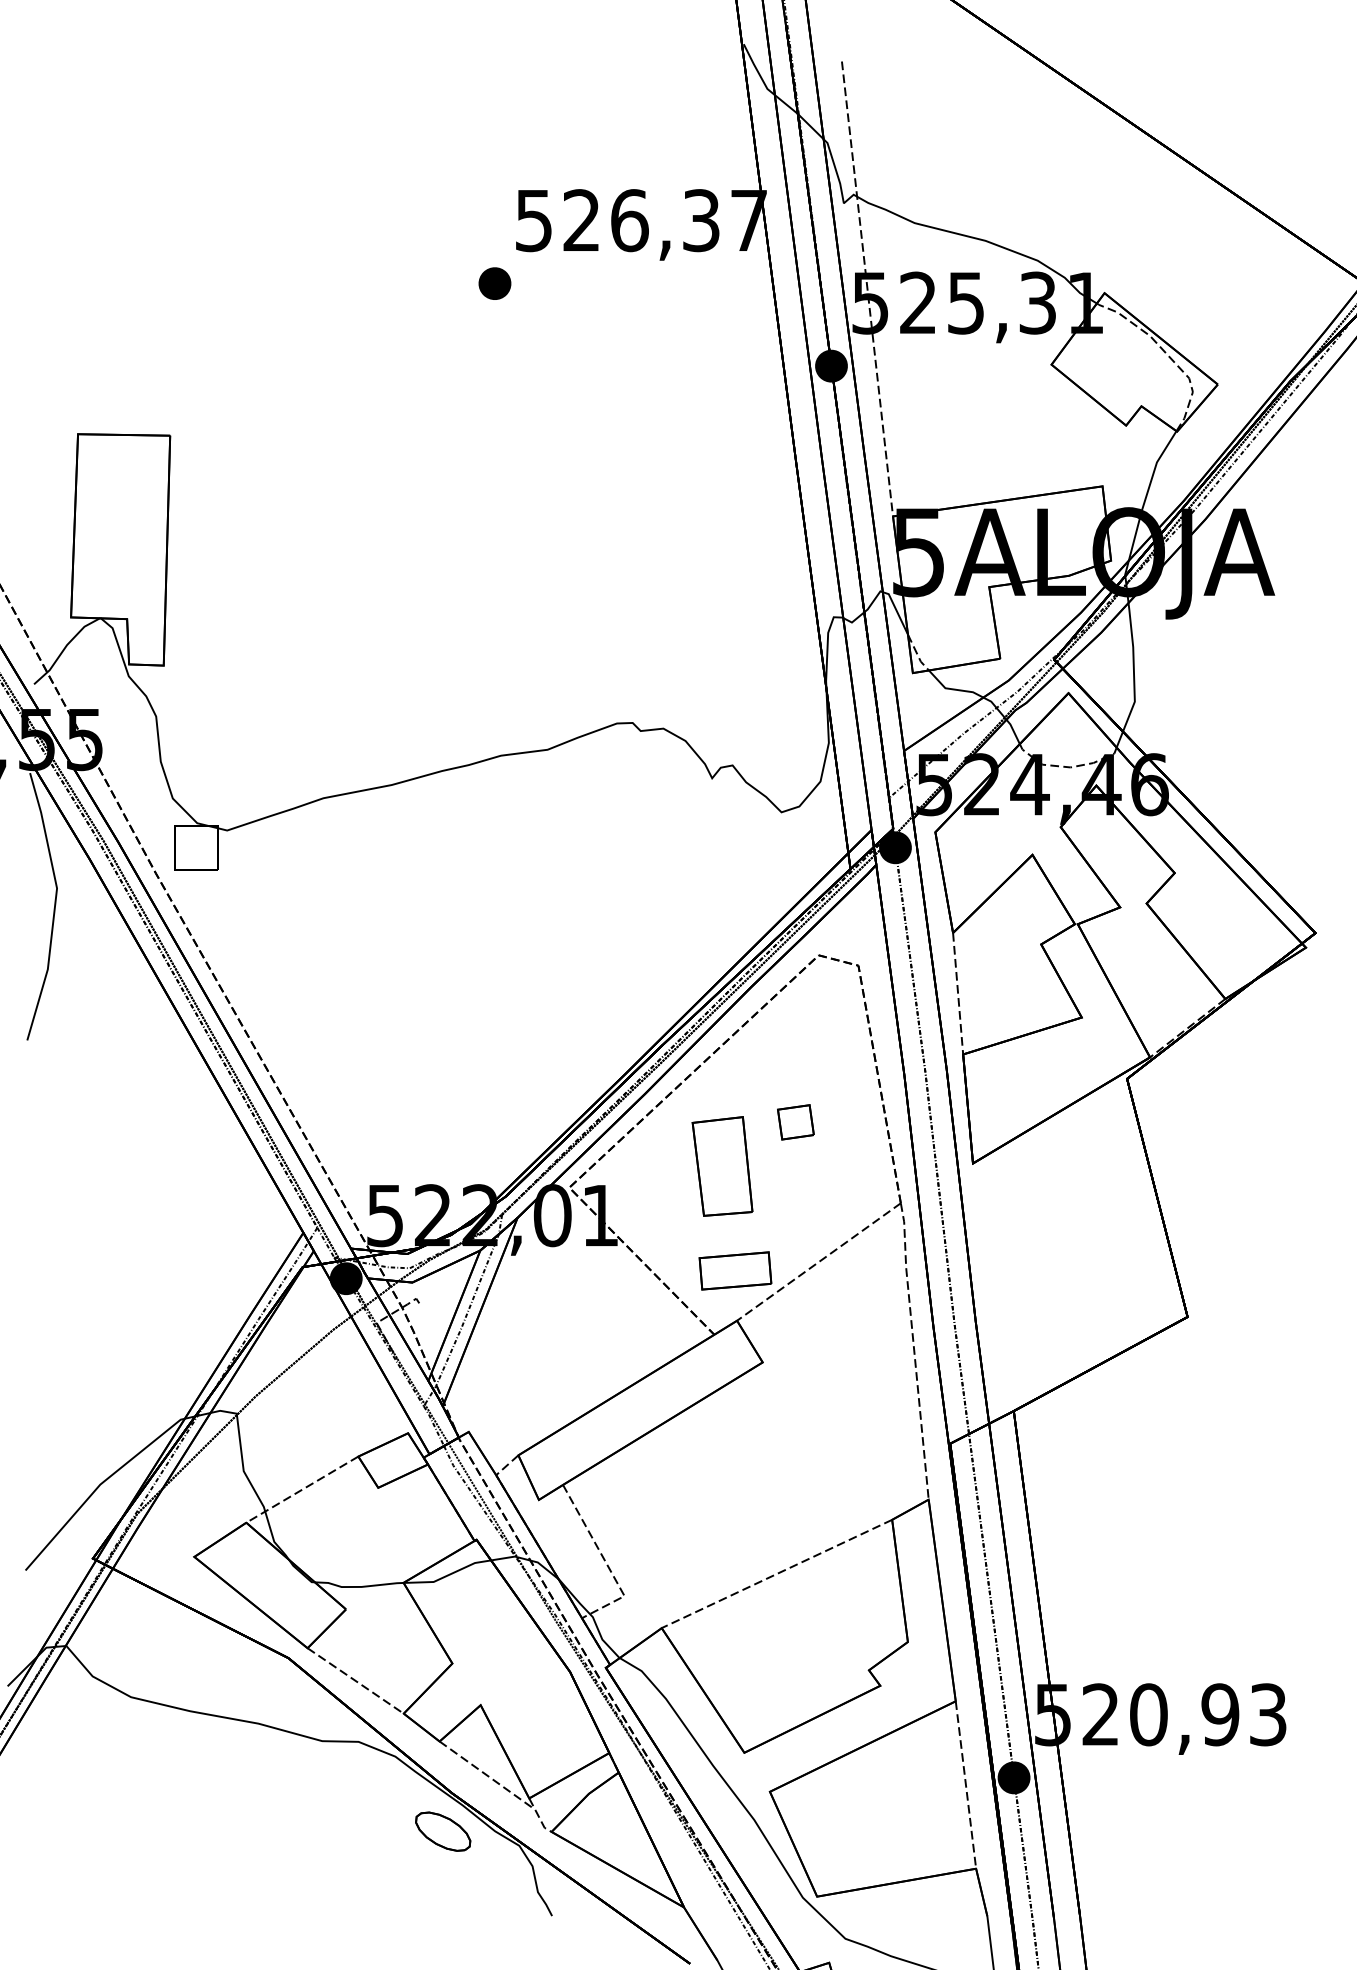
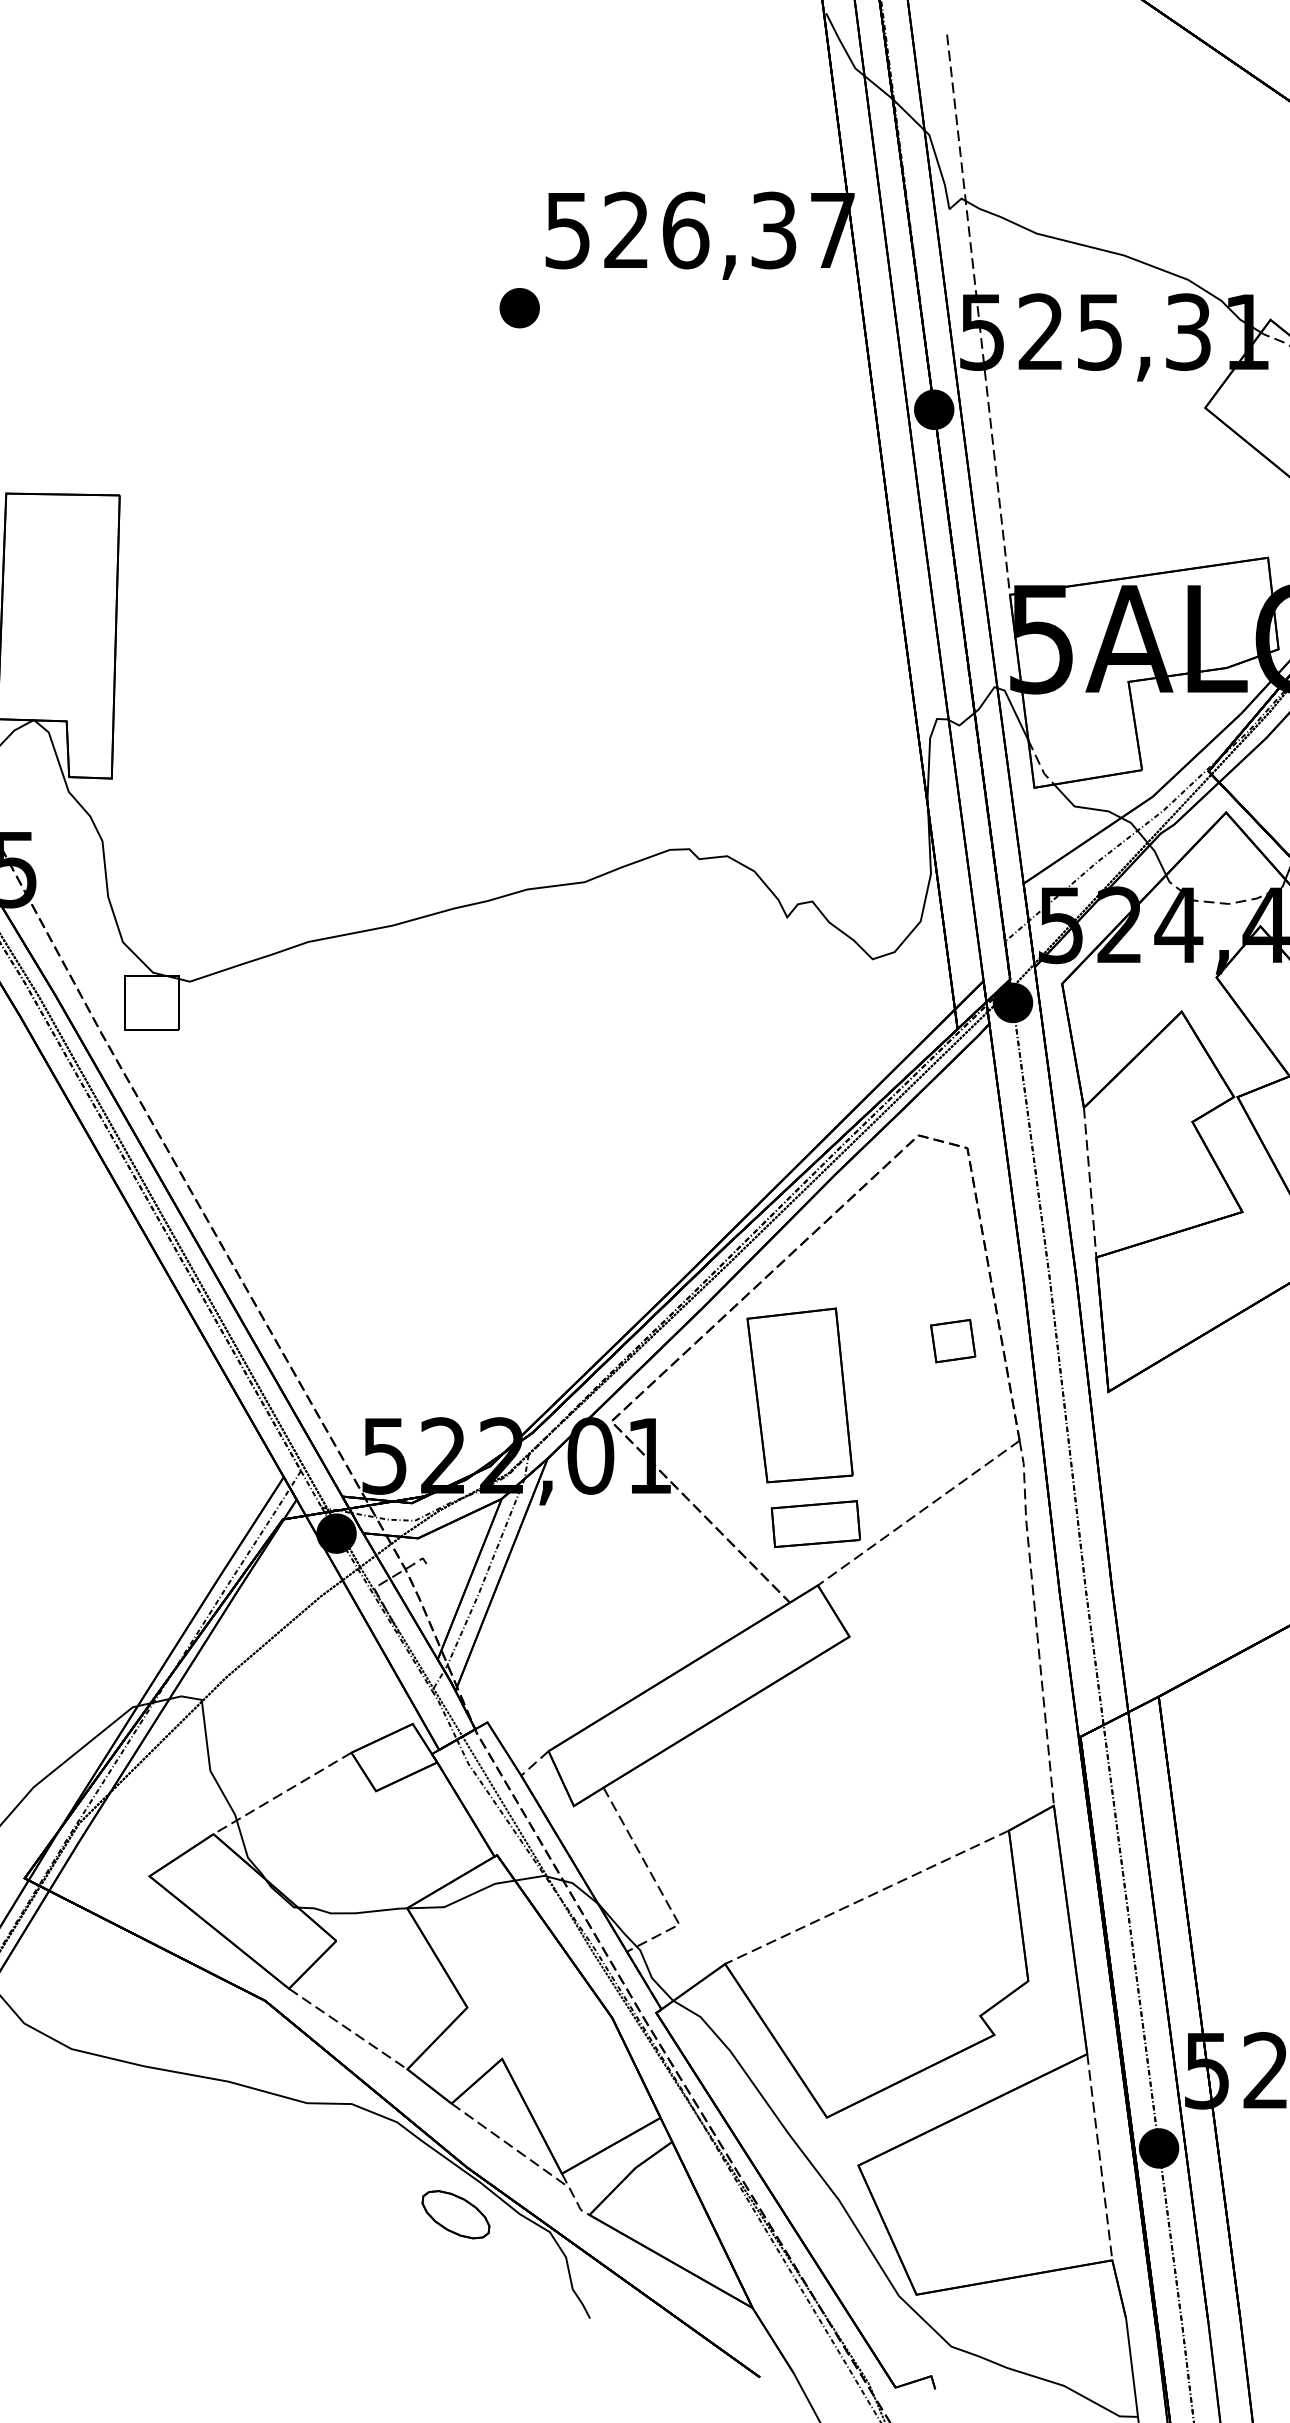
part: (795, 1122) -> (952, 1341), moved
part: (722, 1166) -> (799, 1395), size x1.43

